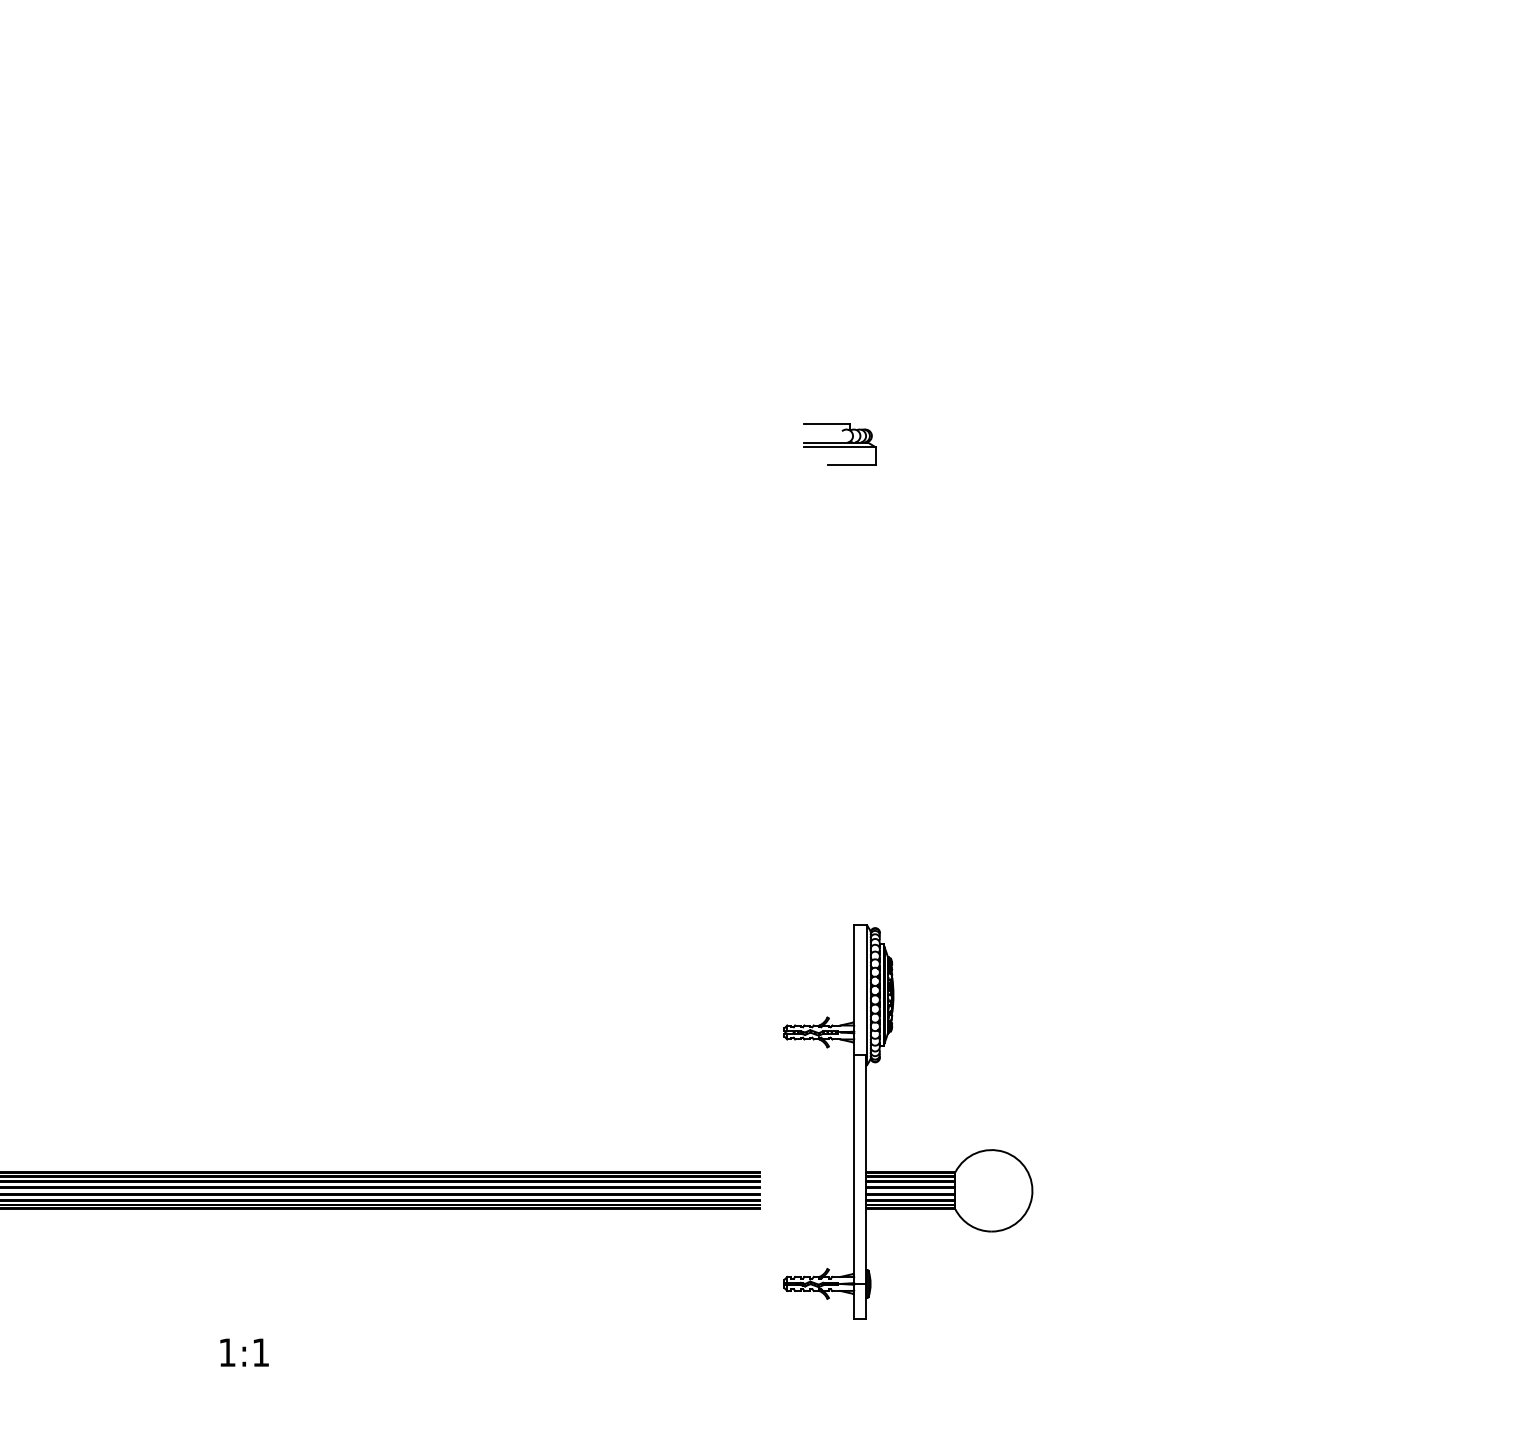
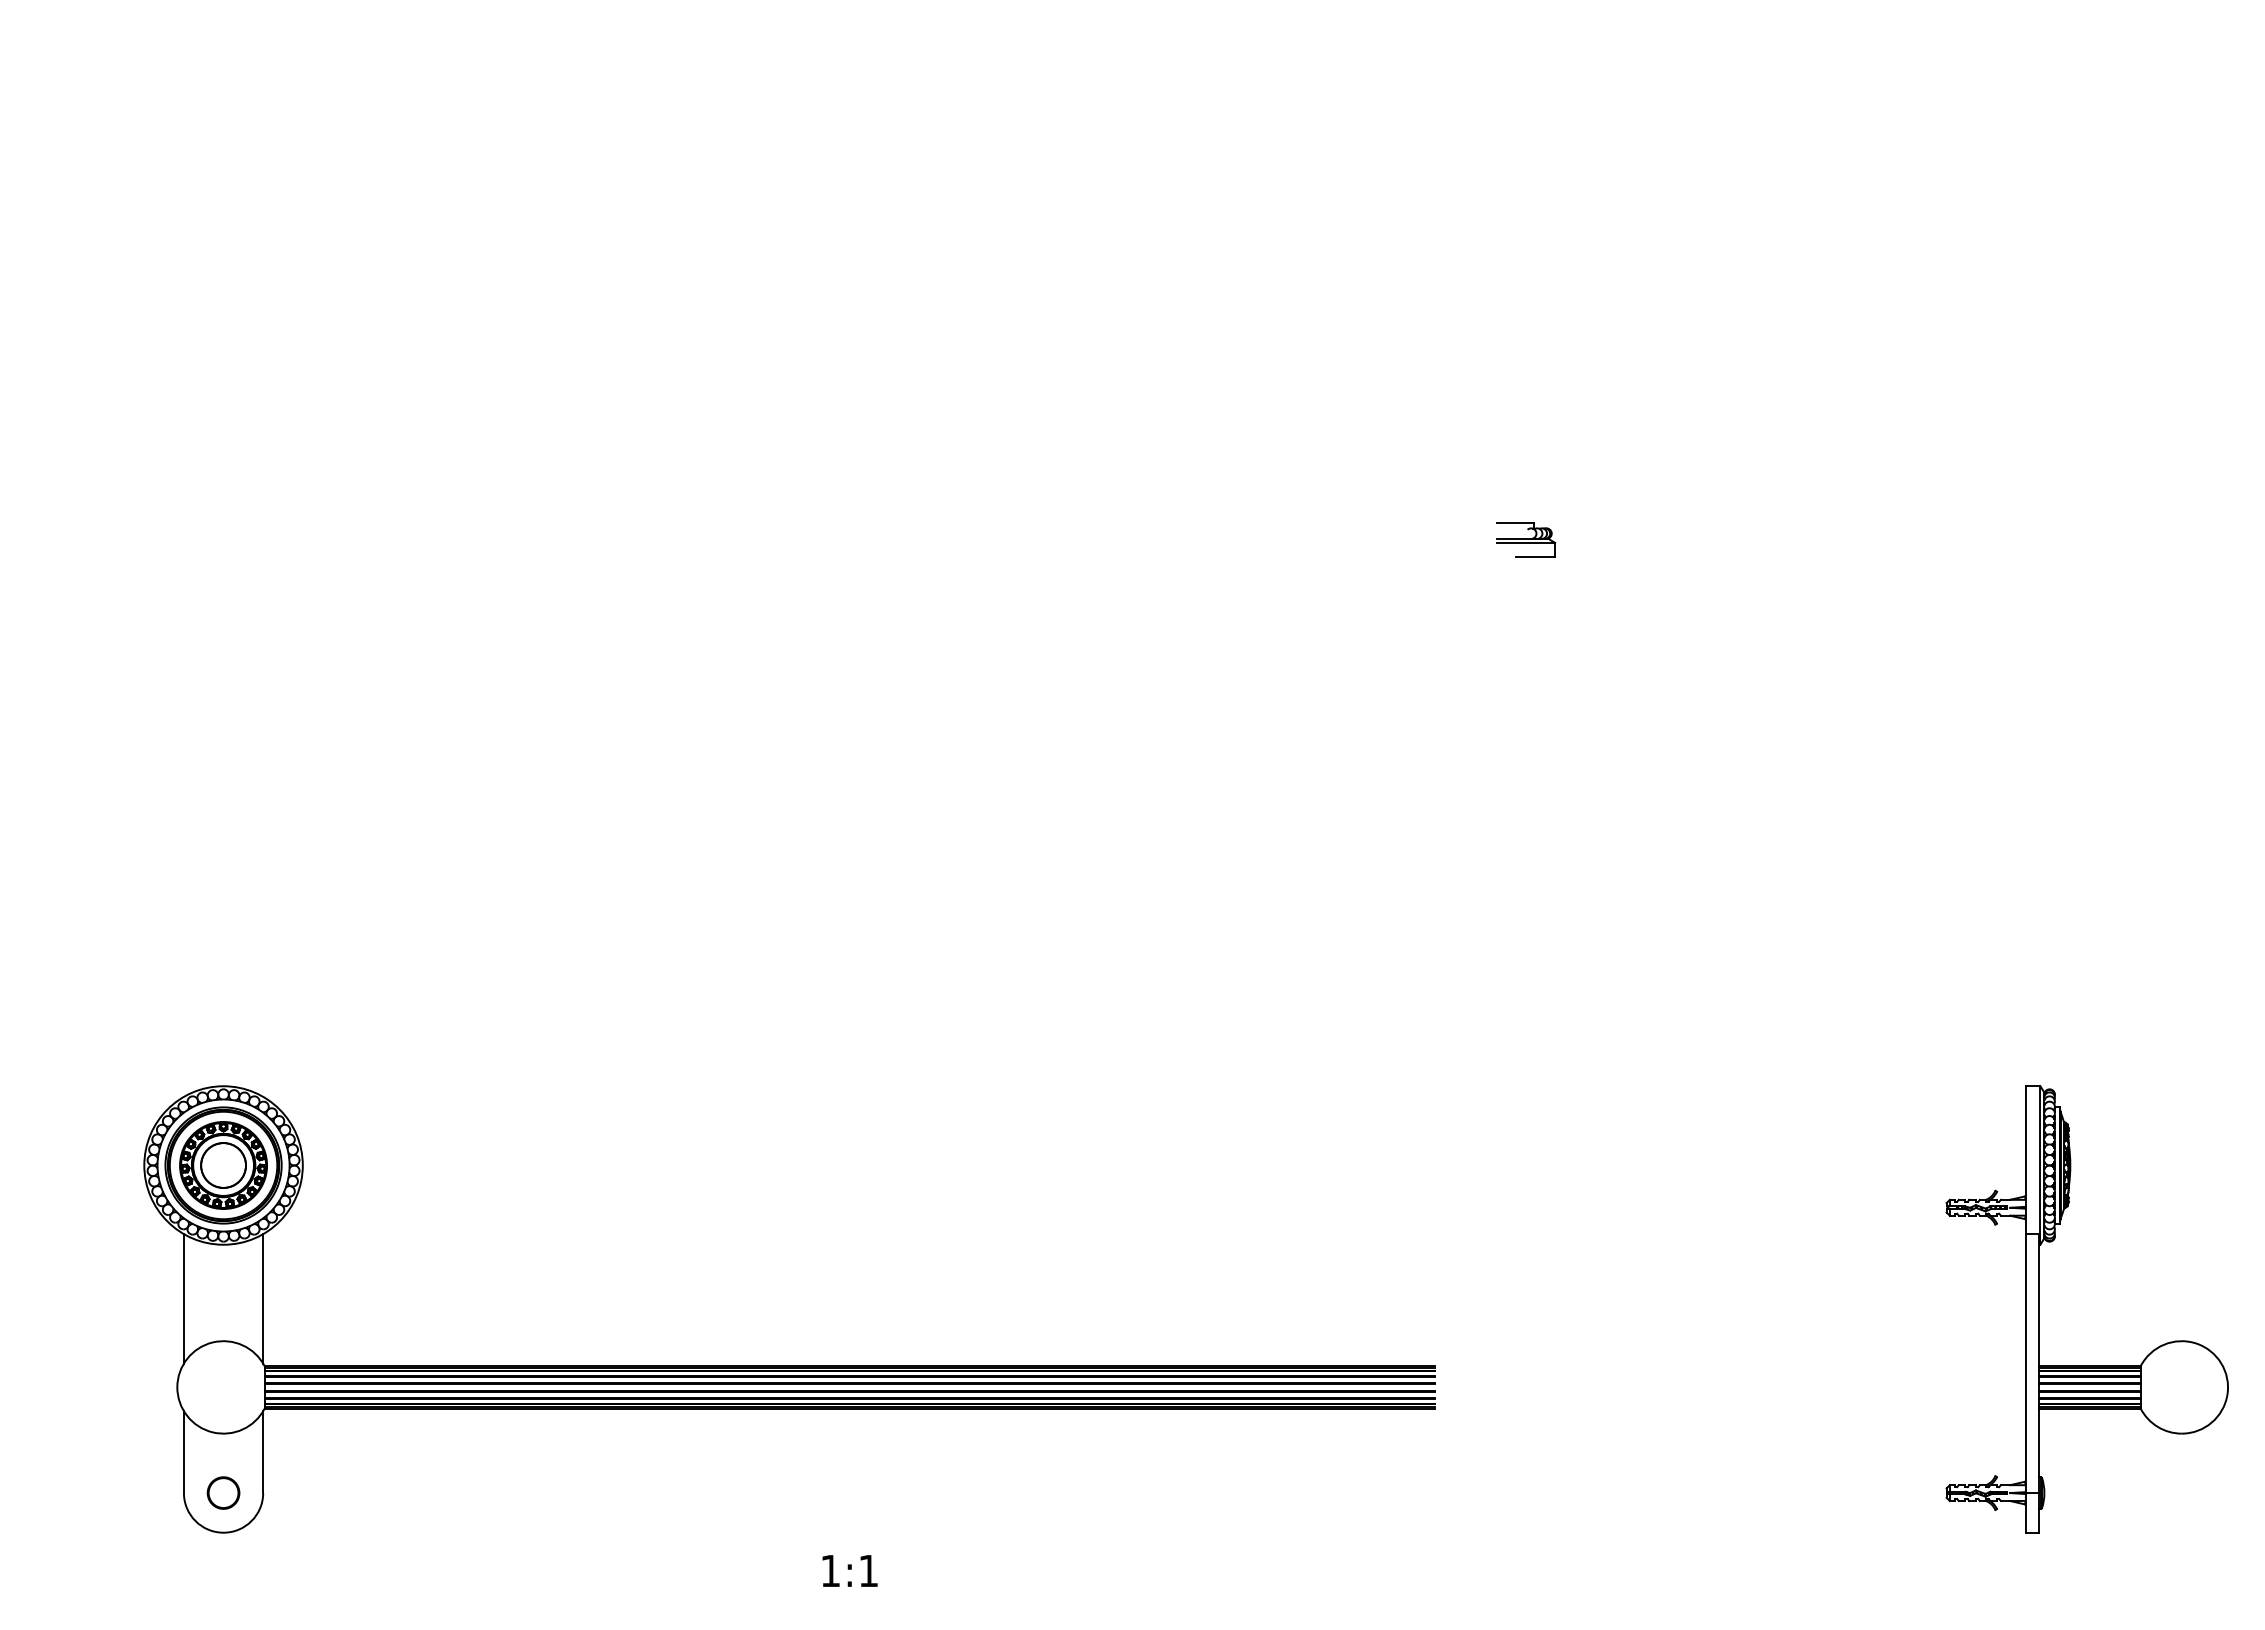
part: (840, 443) -> (1526, 539), size x0.71
part: (866, 1122) -> (2039, 1309), moved

